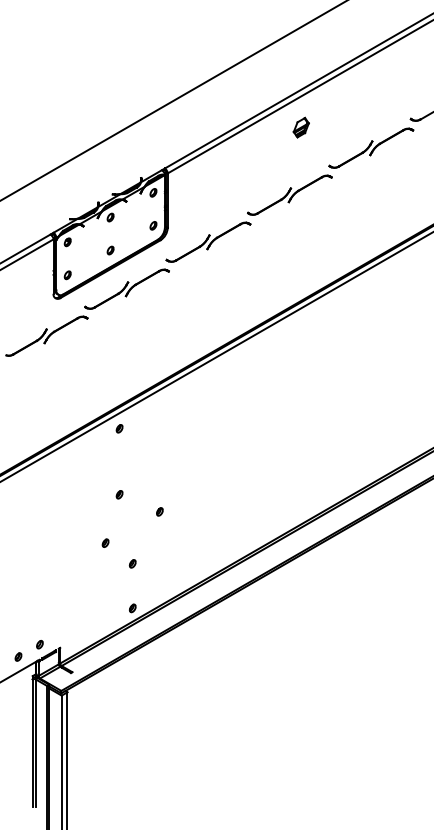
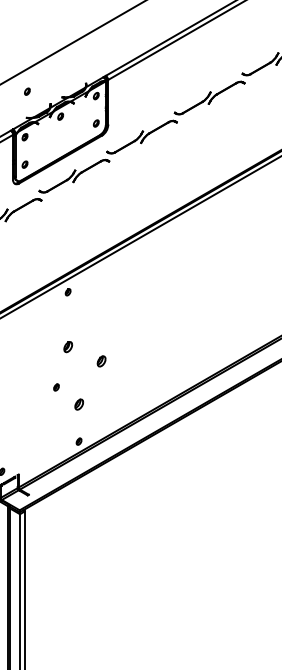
part: (300, 127) -> (218, 41), removed
part: (110, 250) -> (27, 91), moved
part: (119, 494) -> (68, 346), size x1.6
part: (159, 511) -> (101, 361), size x1.6
part: (132, 563) -> (78, 404), size x1.6

